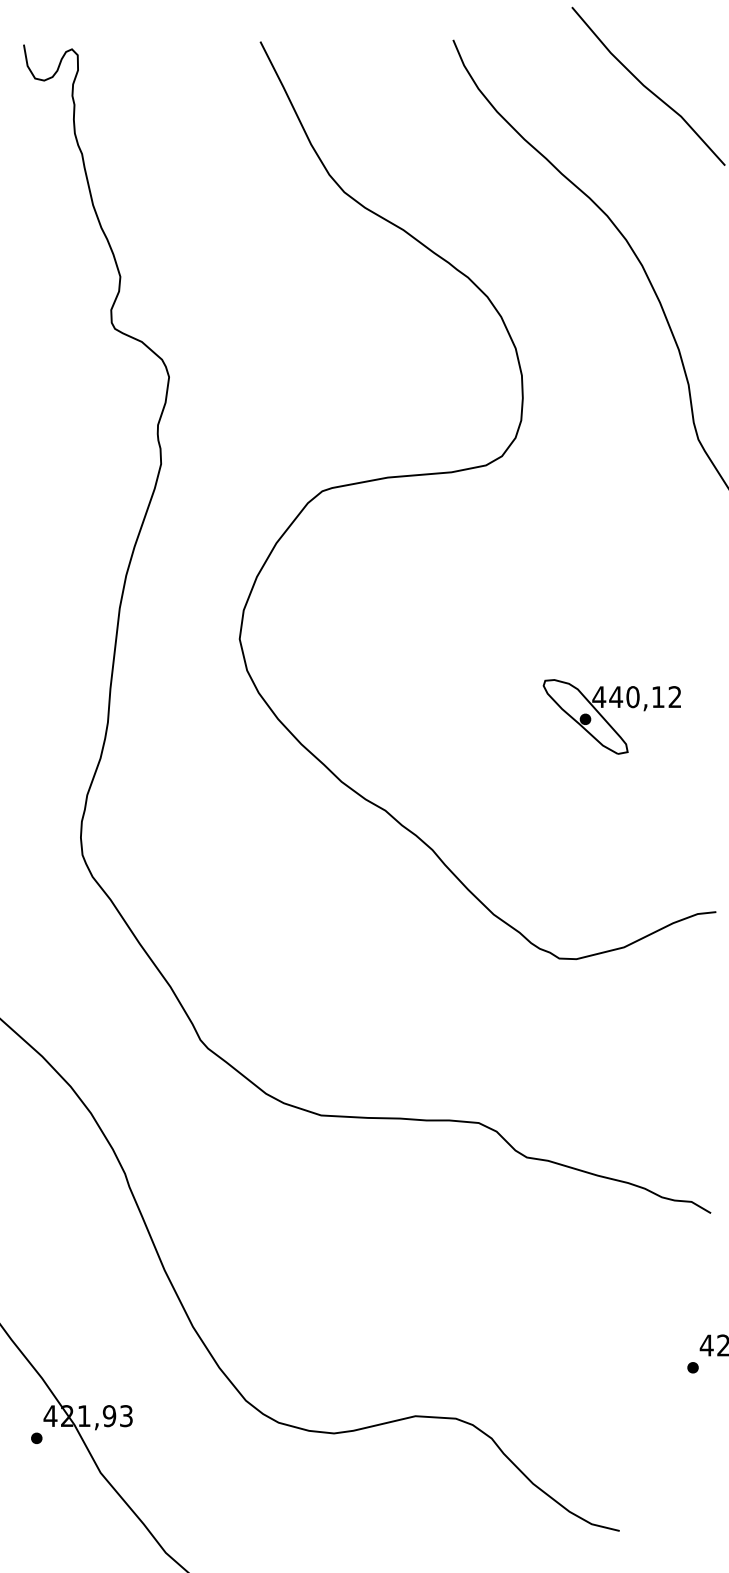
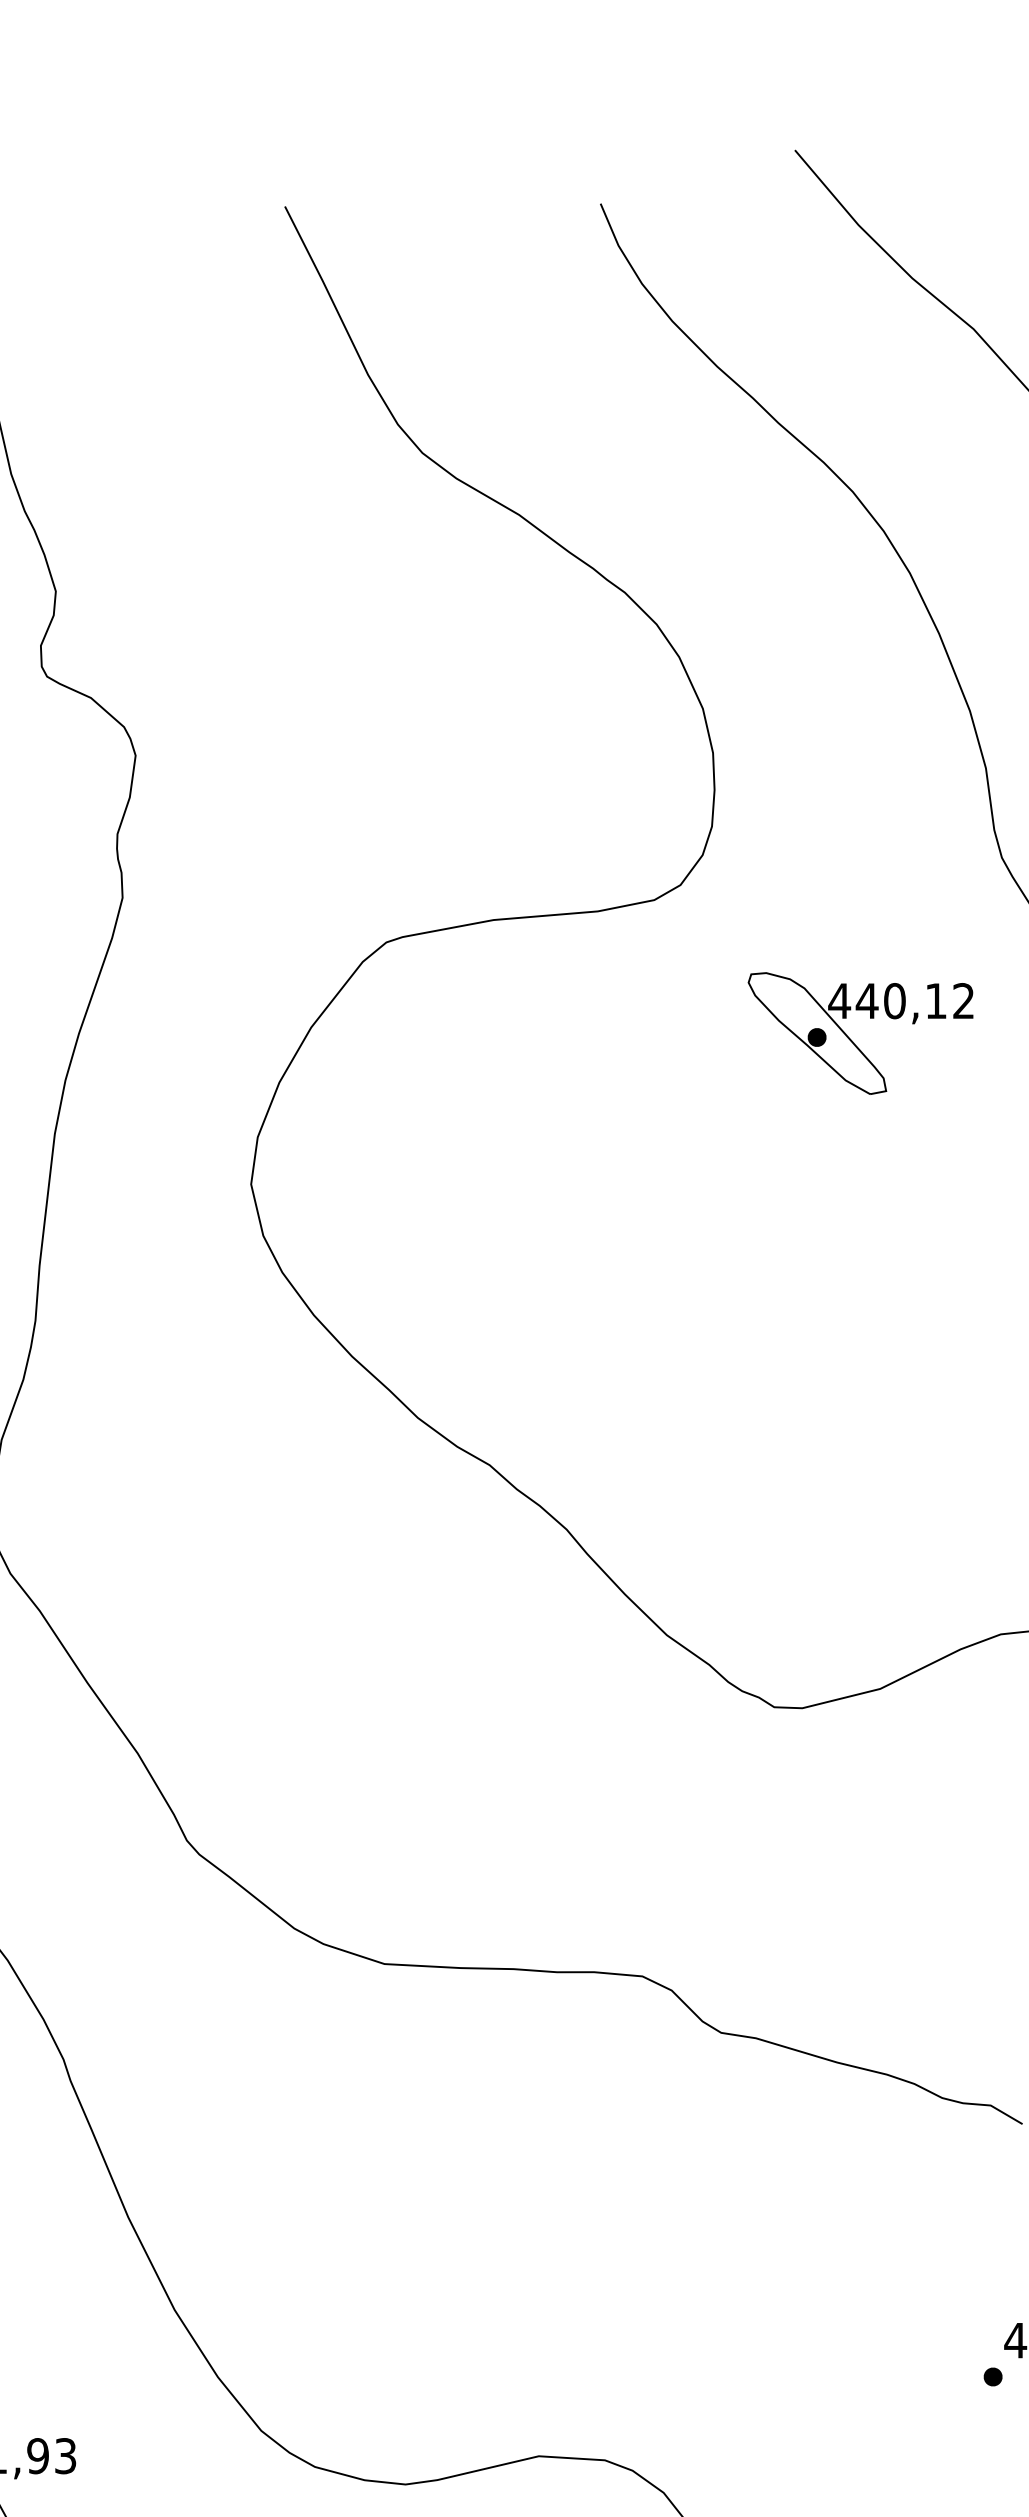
part: (605, 718) -> (849, 1036), moved

